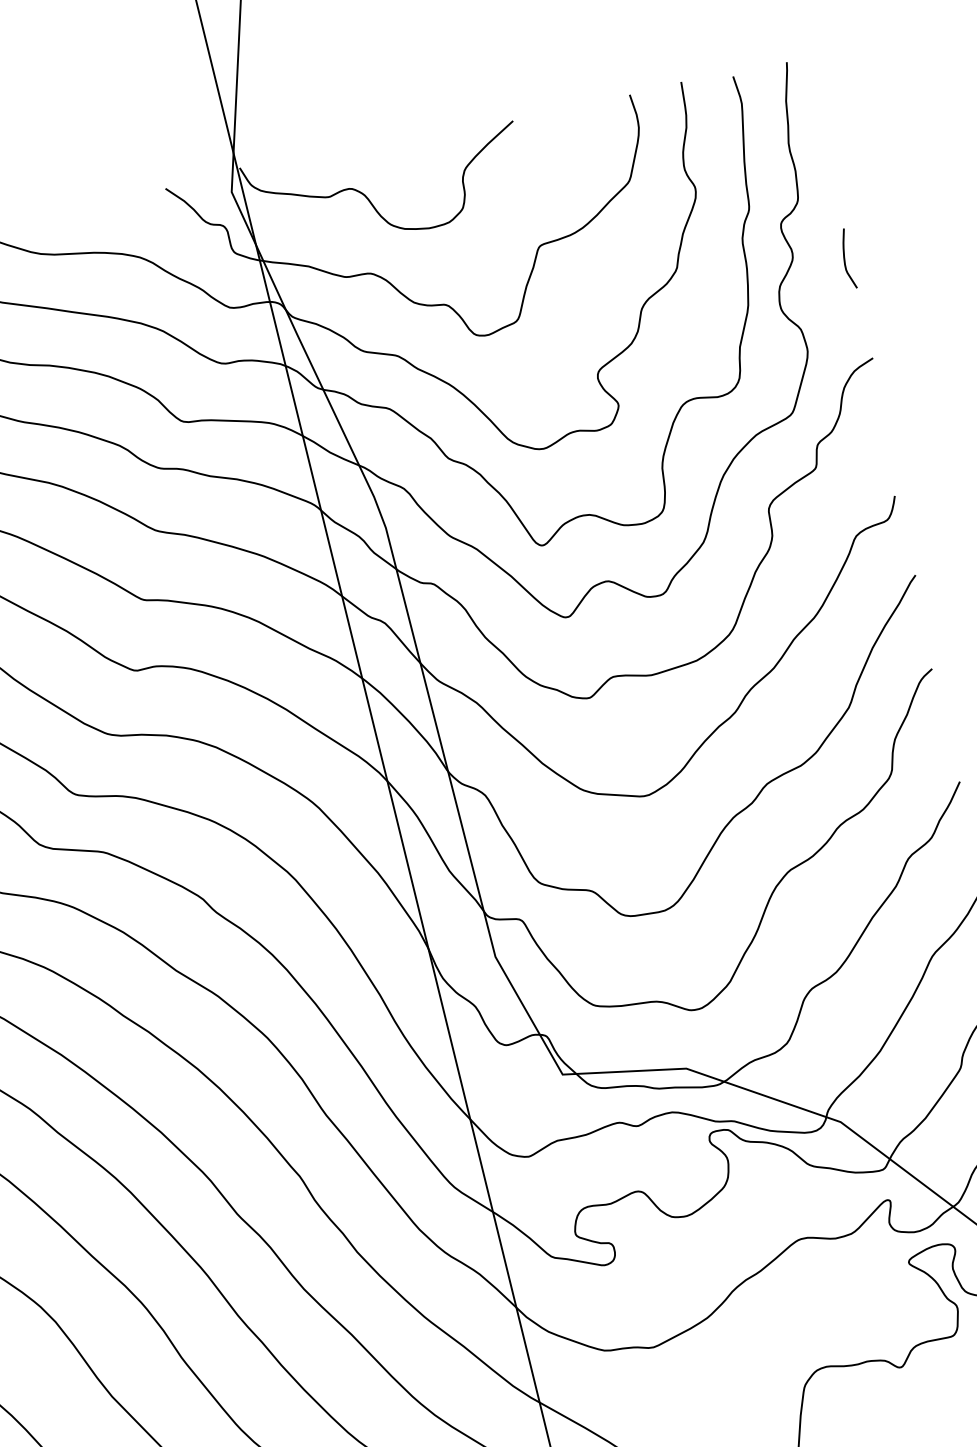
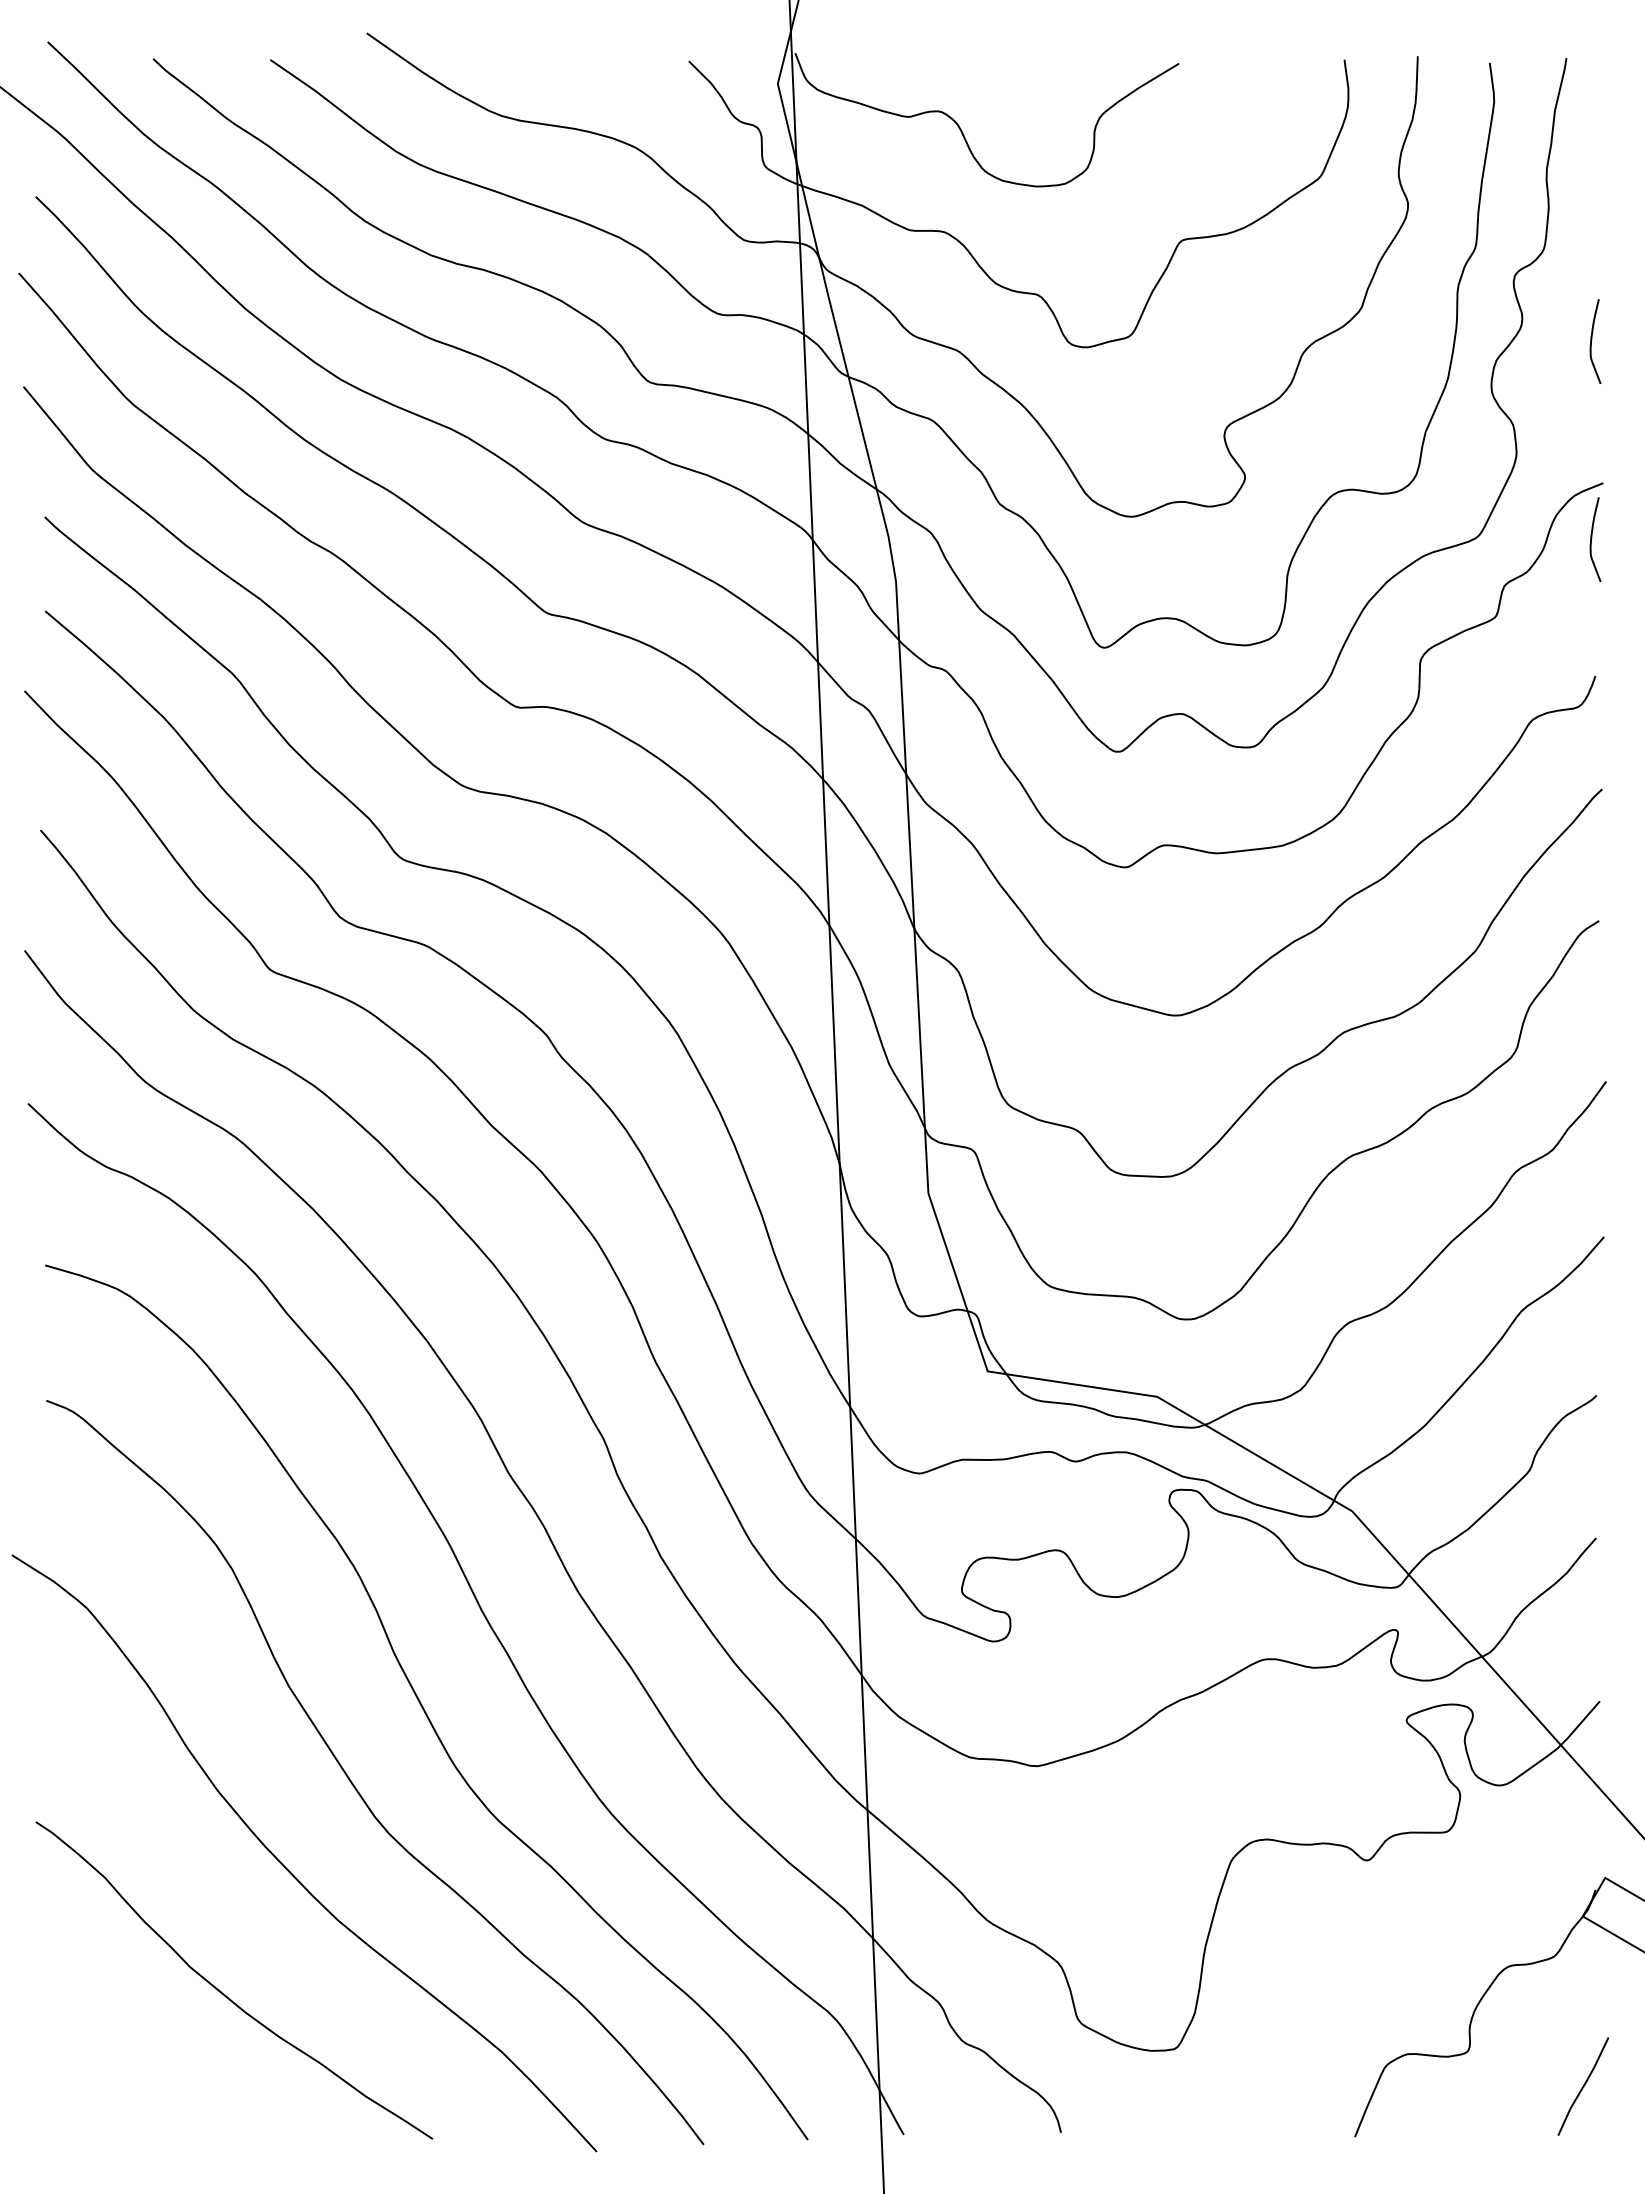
curve: (873, 398) -> (1592, 538), added

